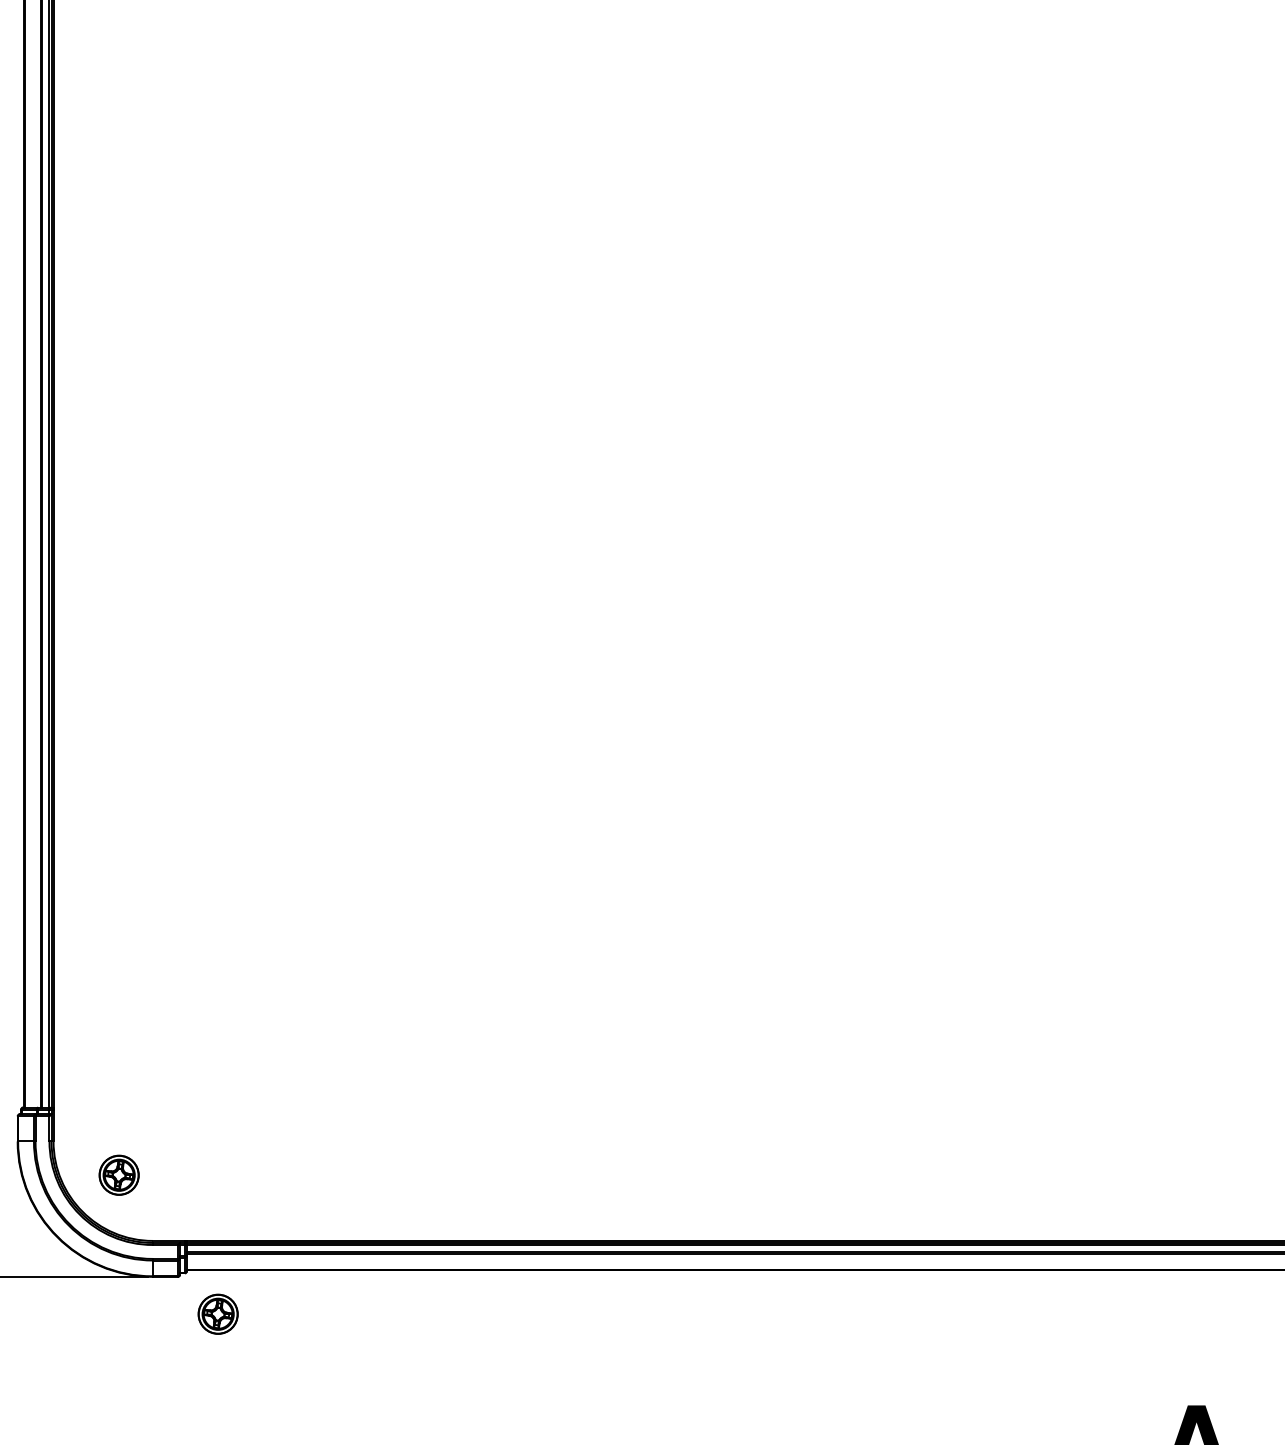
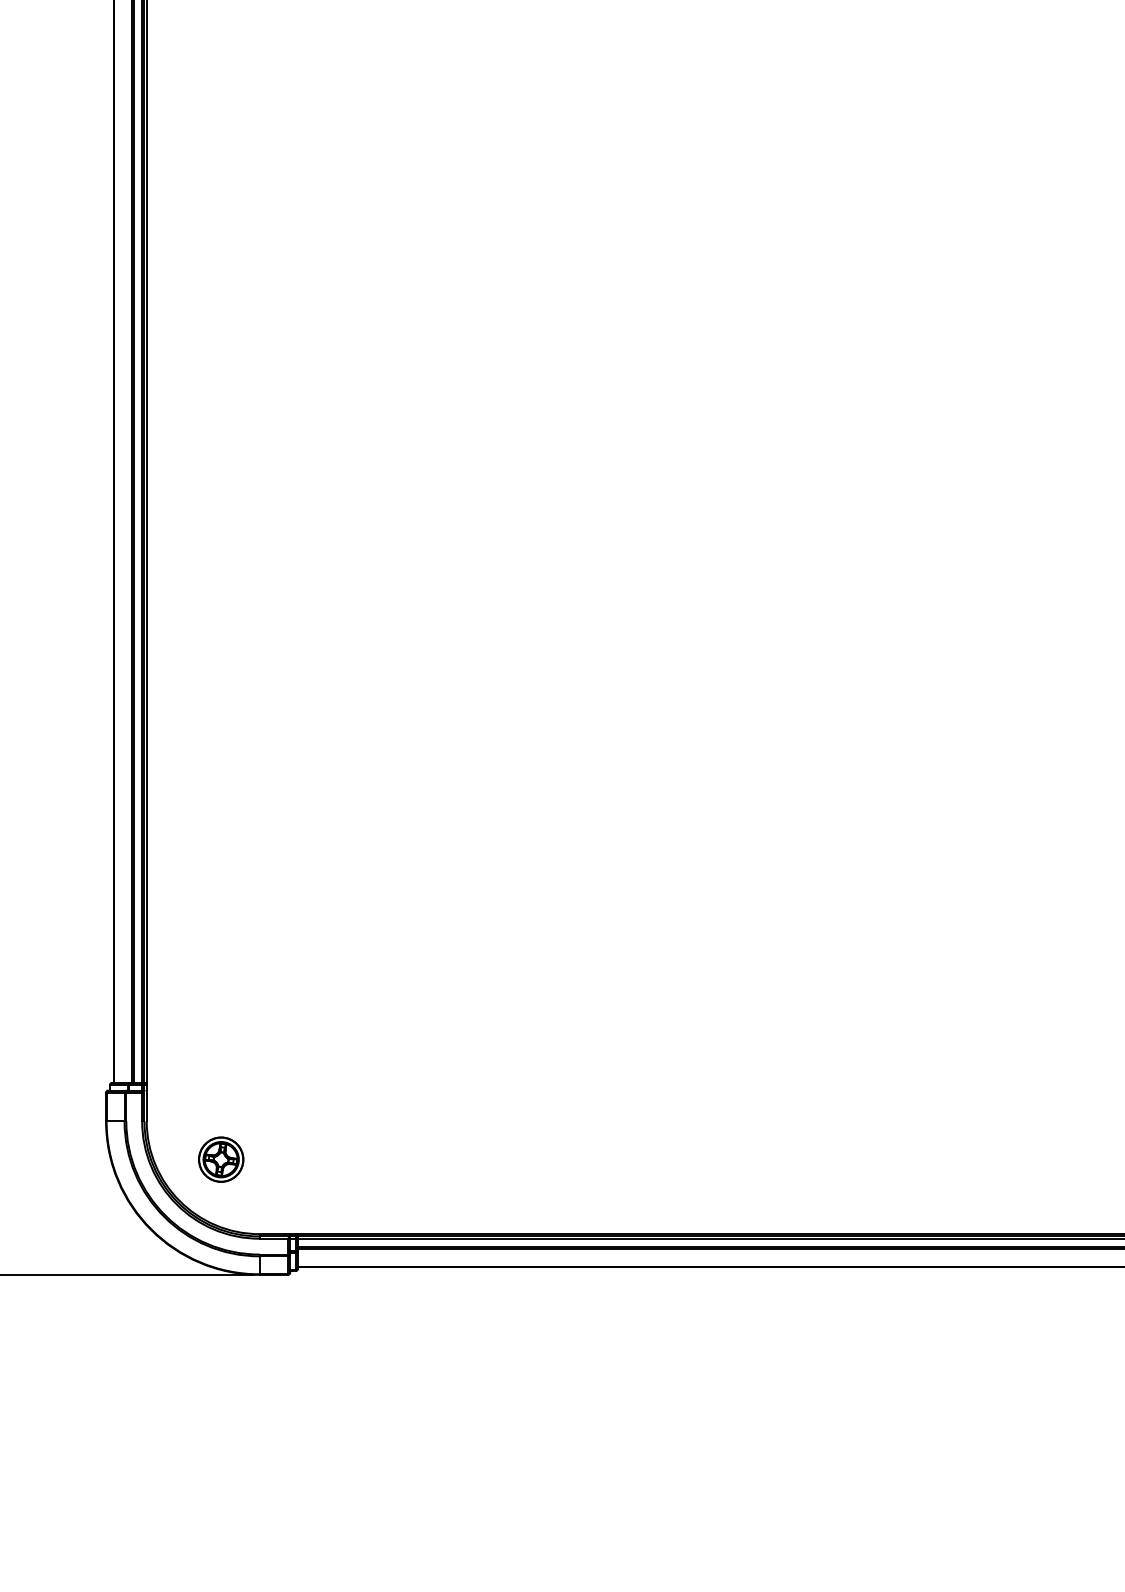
part: (217, 1313) -> (332, 1316), removed

